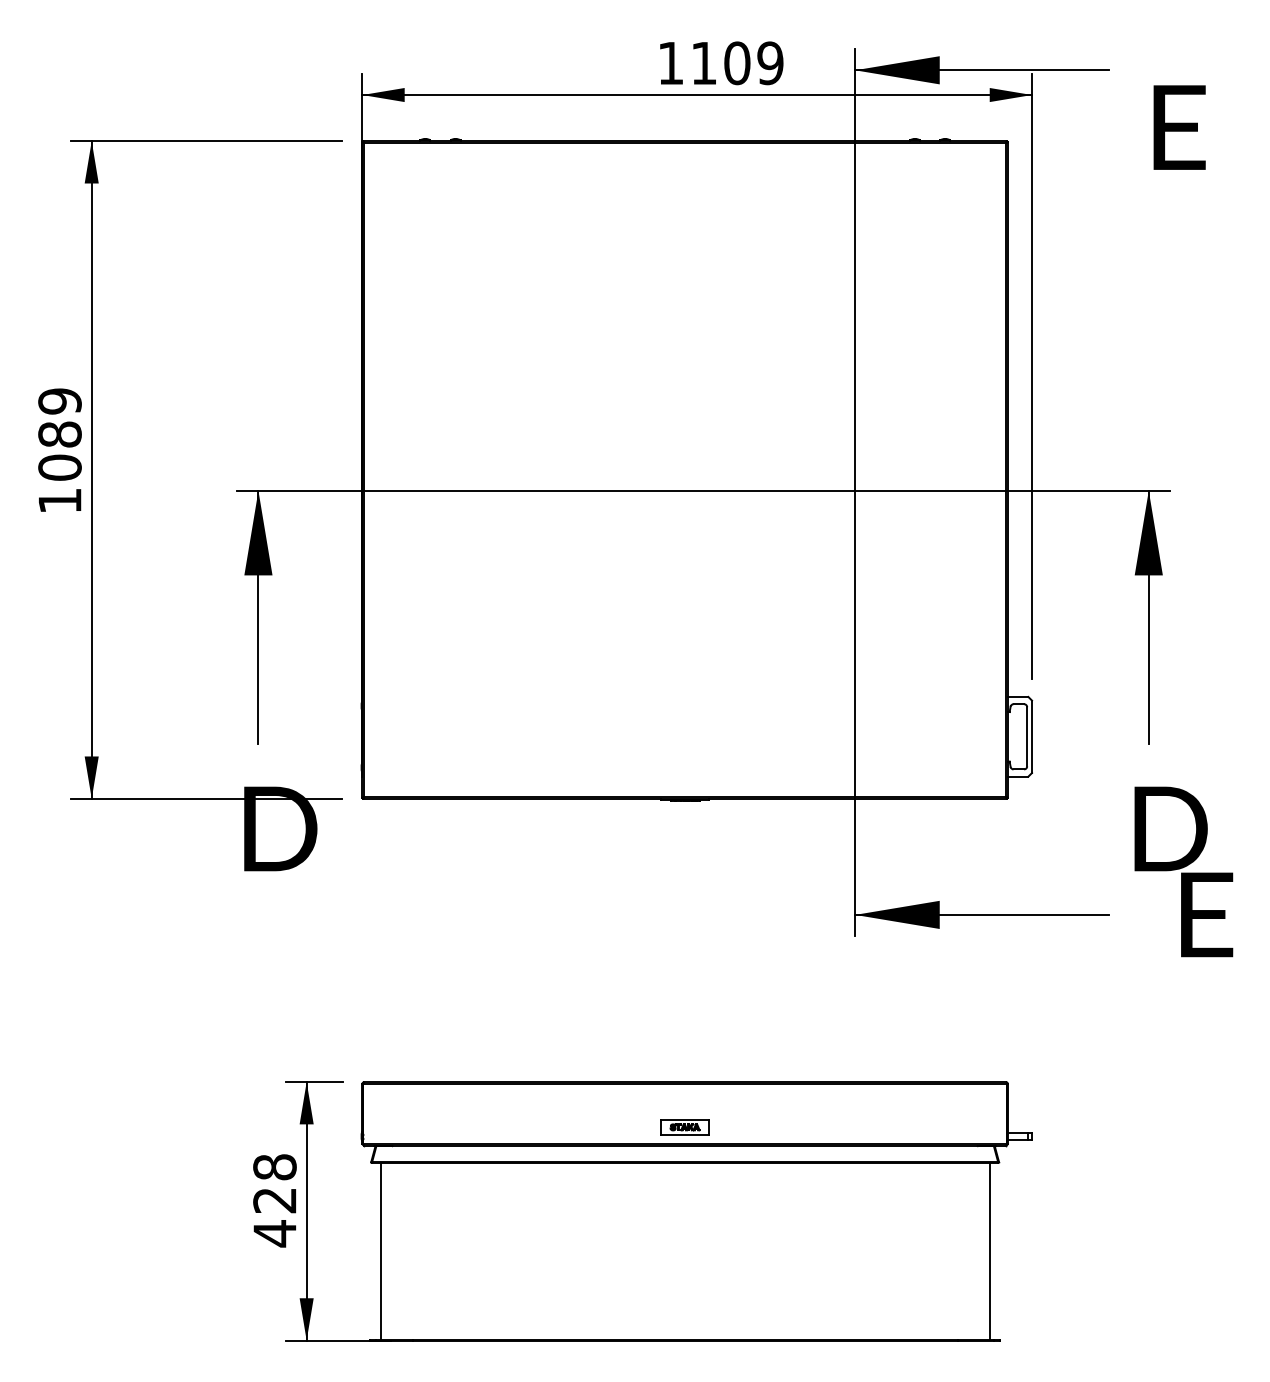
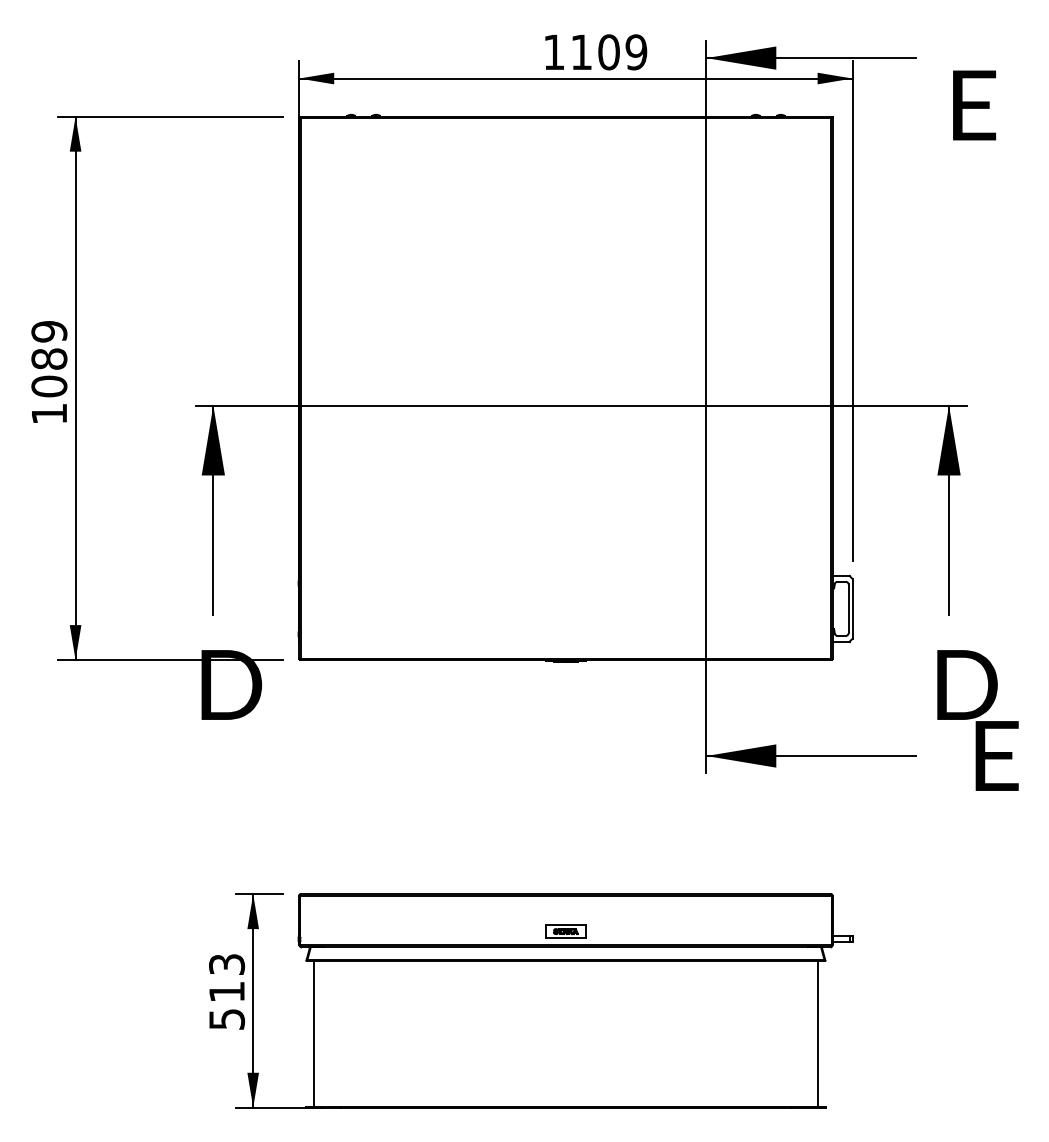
text: (274, 1200) -> (226, 991), 428 -> 513

